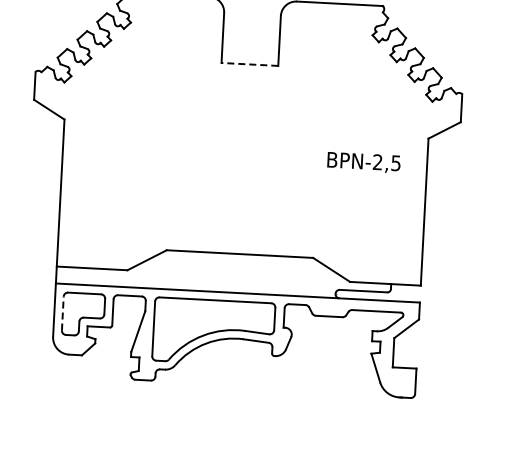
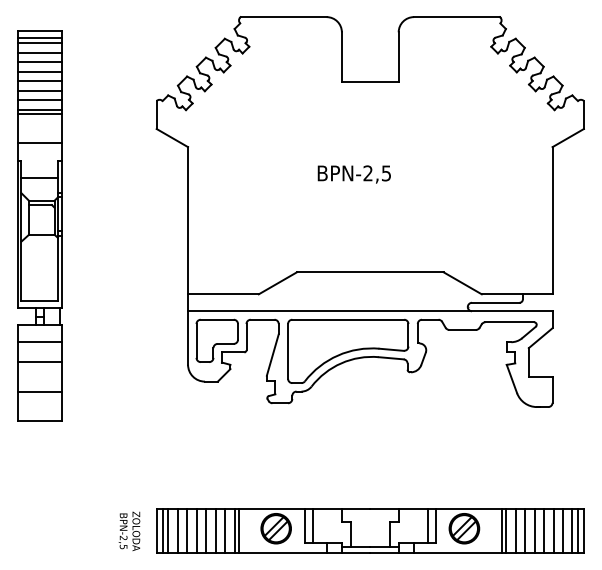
line: (249, 64) -> (369, 82), dashed -> solid
text: (363, 162) -> (353, 174), moved
line: (62, 313) -> (196, 340), dashed -> solid

